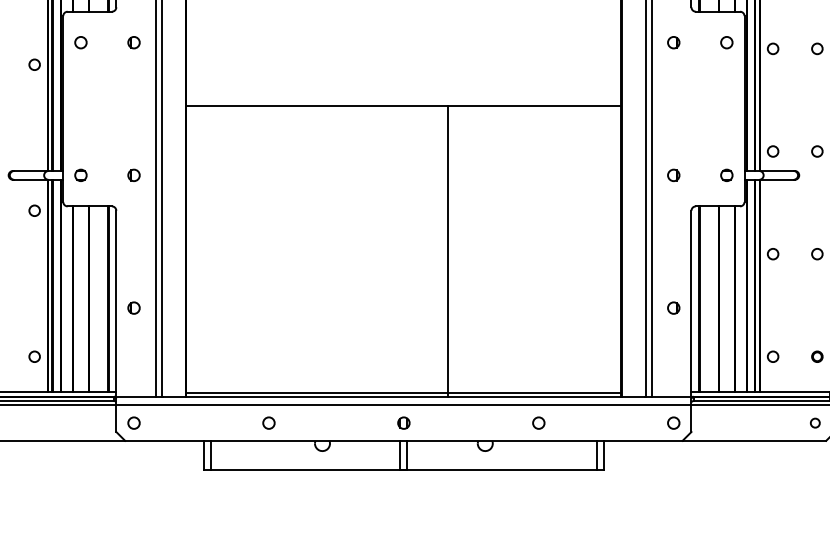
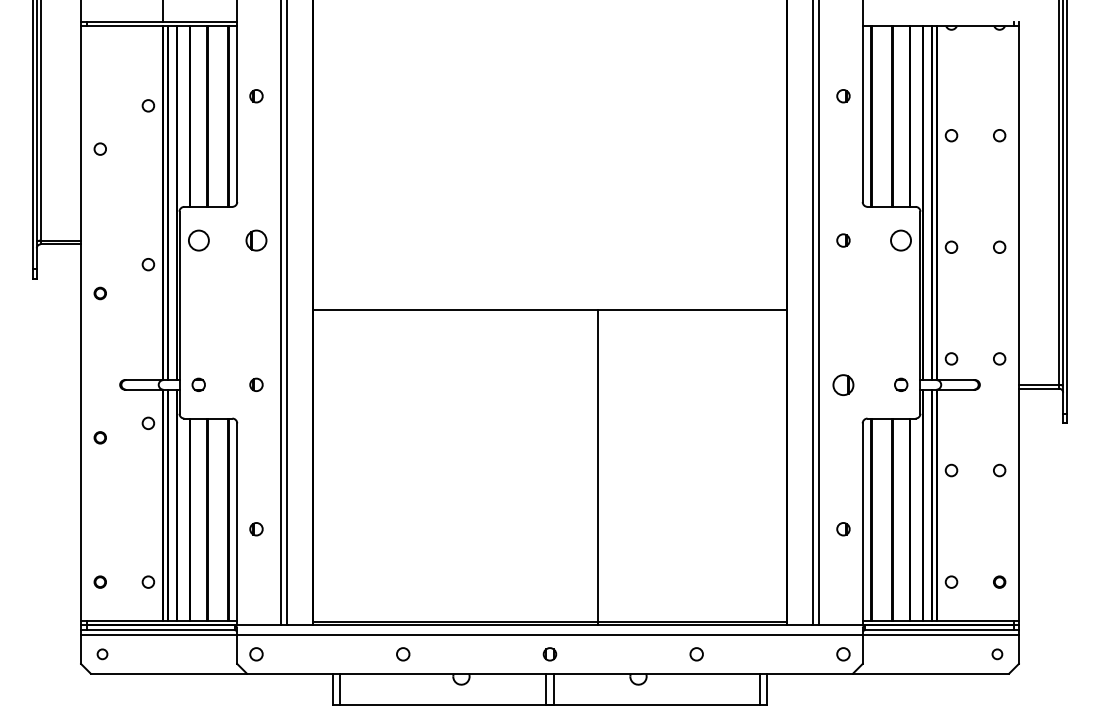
circle: (80, 42) -> (198, 240), size x1.6
part: (134, 42) -> (256, 240), size x1.6
circle: (727, 42) -> (901, 240), size x1.6
part: (673, 175) -> (843, 384), size x1.6

